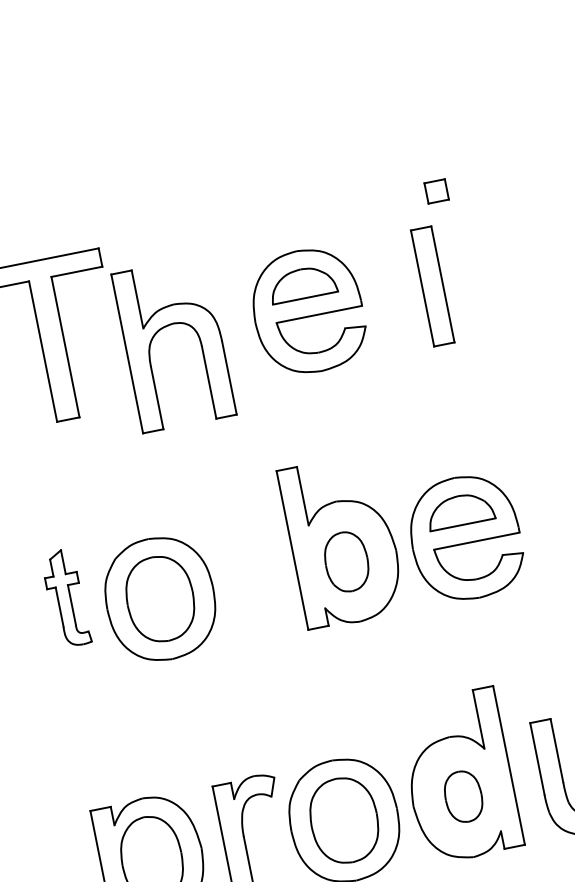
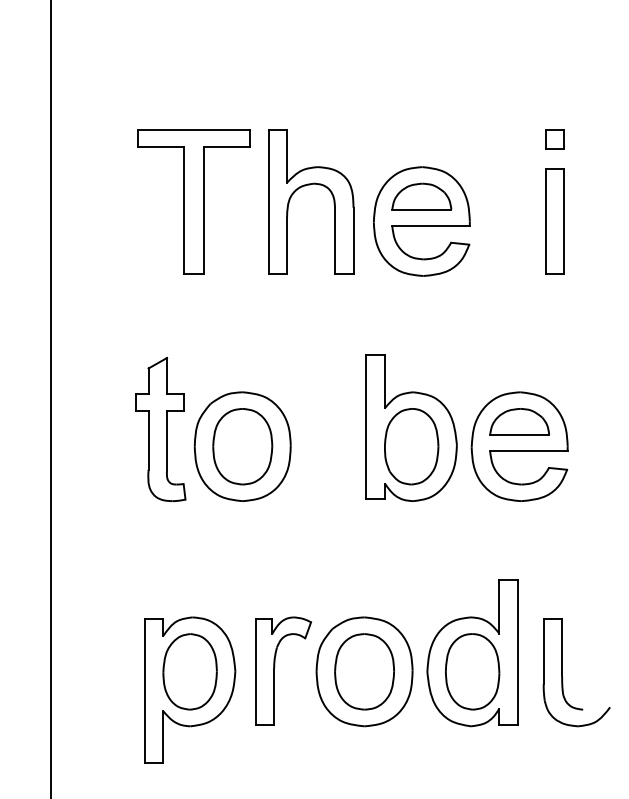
part: (432, 286) -> (554, 221), moved
part: (169, 326) -> (310, 185), moved
part: (346, 561) -> (411, 446), size x1.43
part: (65, 598) -> (160, 429), size x1.67
part: (463, 796) -> (472, 671), size x1.67

